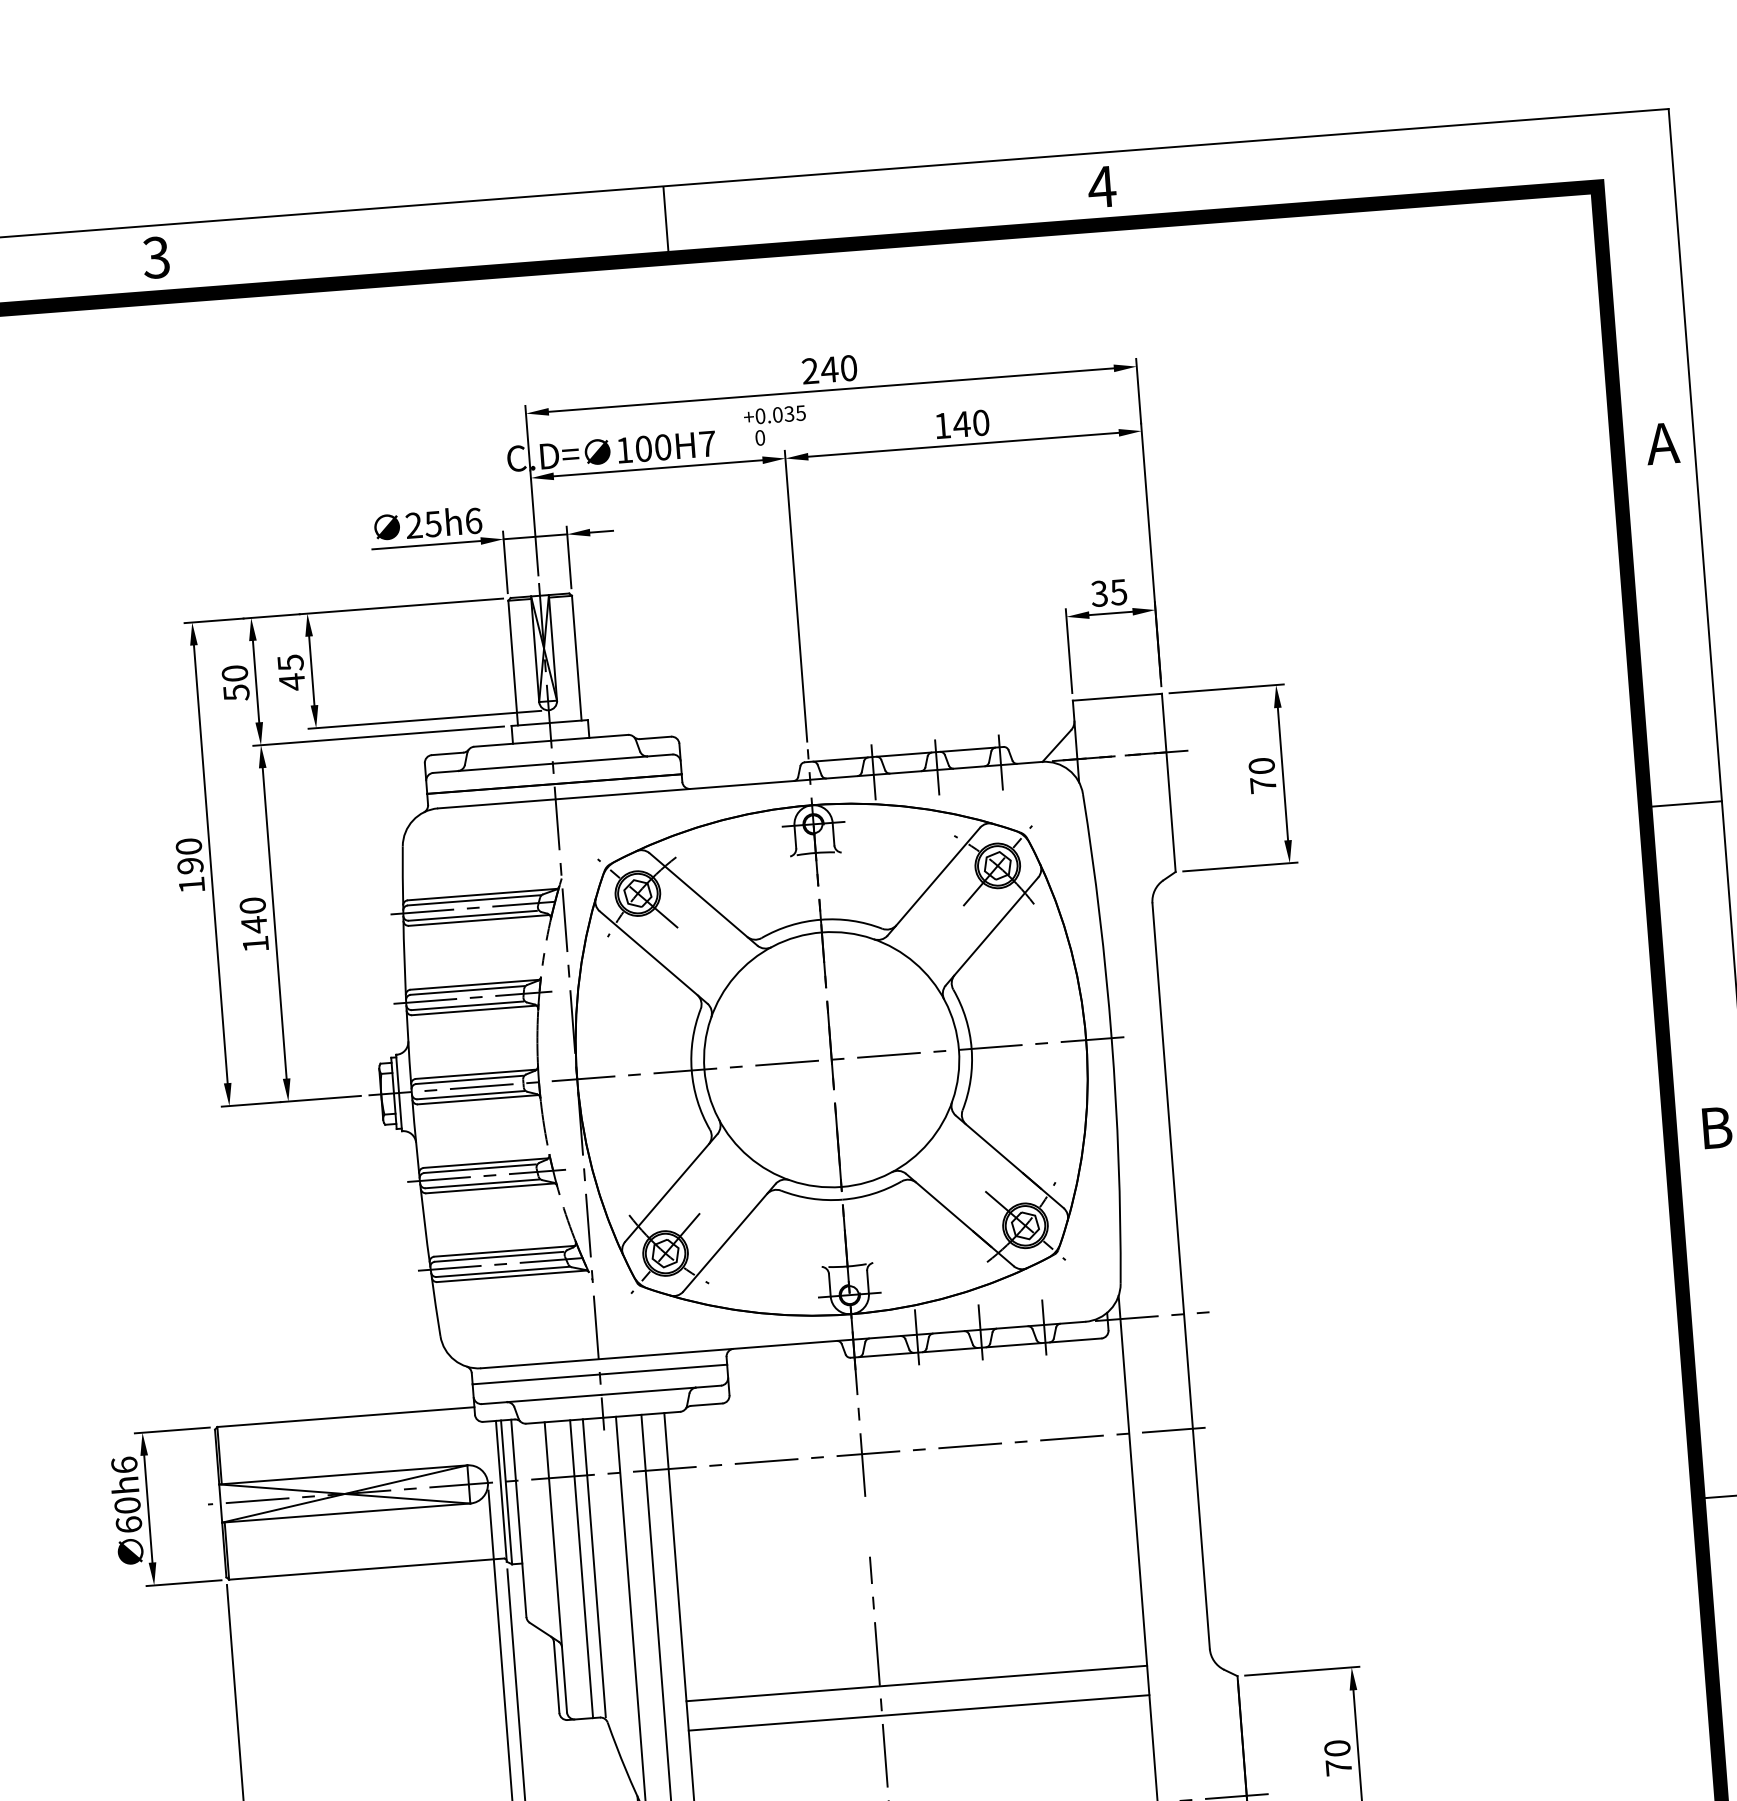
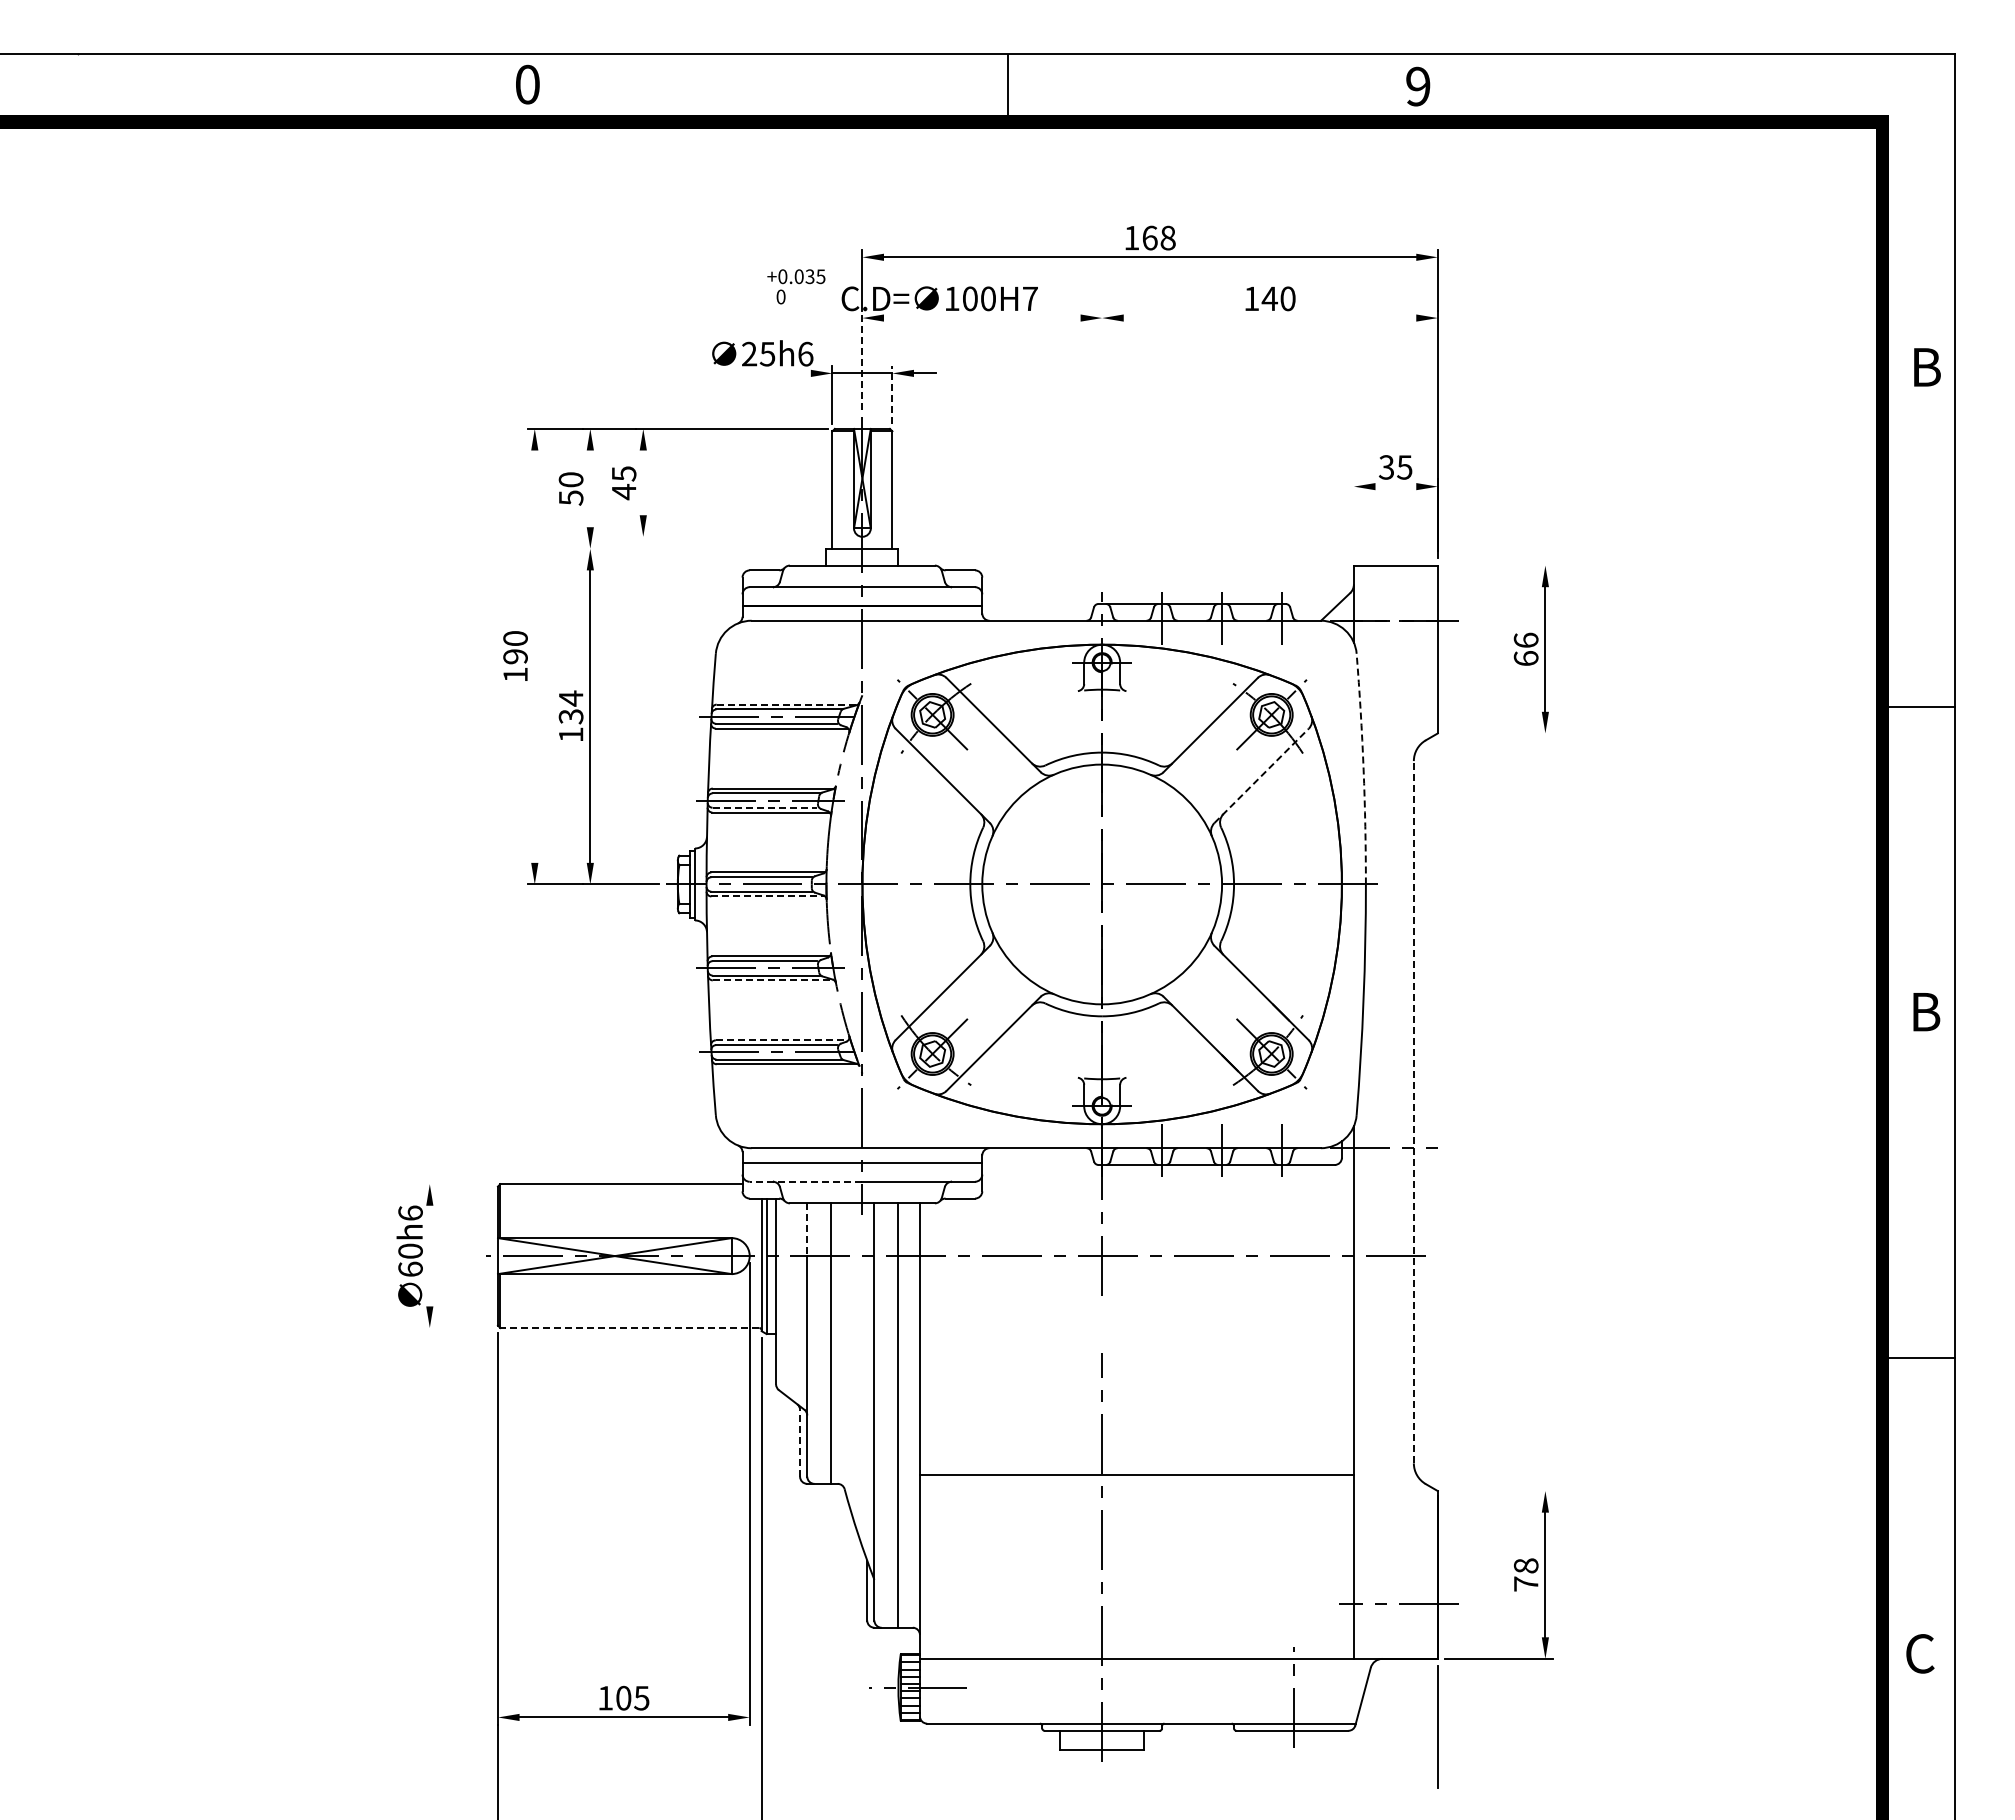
text: (1102, 186) -> (1418, 86), 4 -> 9
text: (156, 257) -> (527, 84), 3 -> 0
text: (829, 369) -> (1149, 237), 240 -> 168
text: (775, 425) -> (796, 286), moved
text: (1662, 443) -> (1924, 367), A -> B
line: (963, 445) -> (1269, 318), removed
line: (658, 468) -> (982, 318), removed
line: (534, 522) -> (862, 359), solid -> dashed
line: (426, 545) -> (759, 373), removed
line: (569, 557) -> (892, 395), solid -> dashed
line: (796, 595) -> (1102, 447), removed
line: (1110, 613) -> (1395, 486), removed
line: (1068, 650) -> (1353, 518), removed
line: (311, 670) -> (643, 482), removed
line: (256, 681) -> (590, 488), removed
line: (1226, 688) -> (1498, 565), removed
line: (424, 719) -> (745, 536), removed
line: (378, 735) -> (701, 548), removed
text: (1261, 774) -> (1525, 648), 70 -> 66
line: (210, 864) -> (534, 656), removed
line: (1240, 867) -> (1498, 733), removed
line: (482, 894) -> (787, 704), solid -> dashed
text: (252, 915) -> (570, 707), 140 -> 134
arc: (1099, 916) -> (1363, 769), solid -> dashed
line: (991, 931) -> (1261, 775), solid -> dashed
line: (468, 1005) -> (765, 807), solid -> dashed
line: (478, 1099) -> (768, 896), solid -> dashed
line: (490, 1188) -> (773, 980), solid -> dashed
line: (505, 1251) -> (782, 1040), solid -> dashed
line: (1180, 1275) -> (1413, 1111), solid -> dashed
line: (541, 1399) -> (805, 1181), solid -> dashed
line: (171, 1430) -> (457, 1184), removed
line: (547, 1451) -> (807, 1230), solid -> dashed
line: (147, 1508) -> (429, 1255), removed
line: (594, 1568) -> (843, 1343), removed
line: (366, 1569) -> (629, 1328), solid -> dashed
line: (183, 1583) -> (457, 1328), removed
line: (1301, 1671) -> (1498, 1491), removed
line: (557, 1676) -> (800, 1442), solid -> dashed
line: (918, 1712) -> (1136, 1502), removed
text: (1337, 1747) -> (1526, 1565), 70 -> 78

